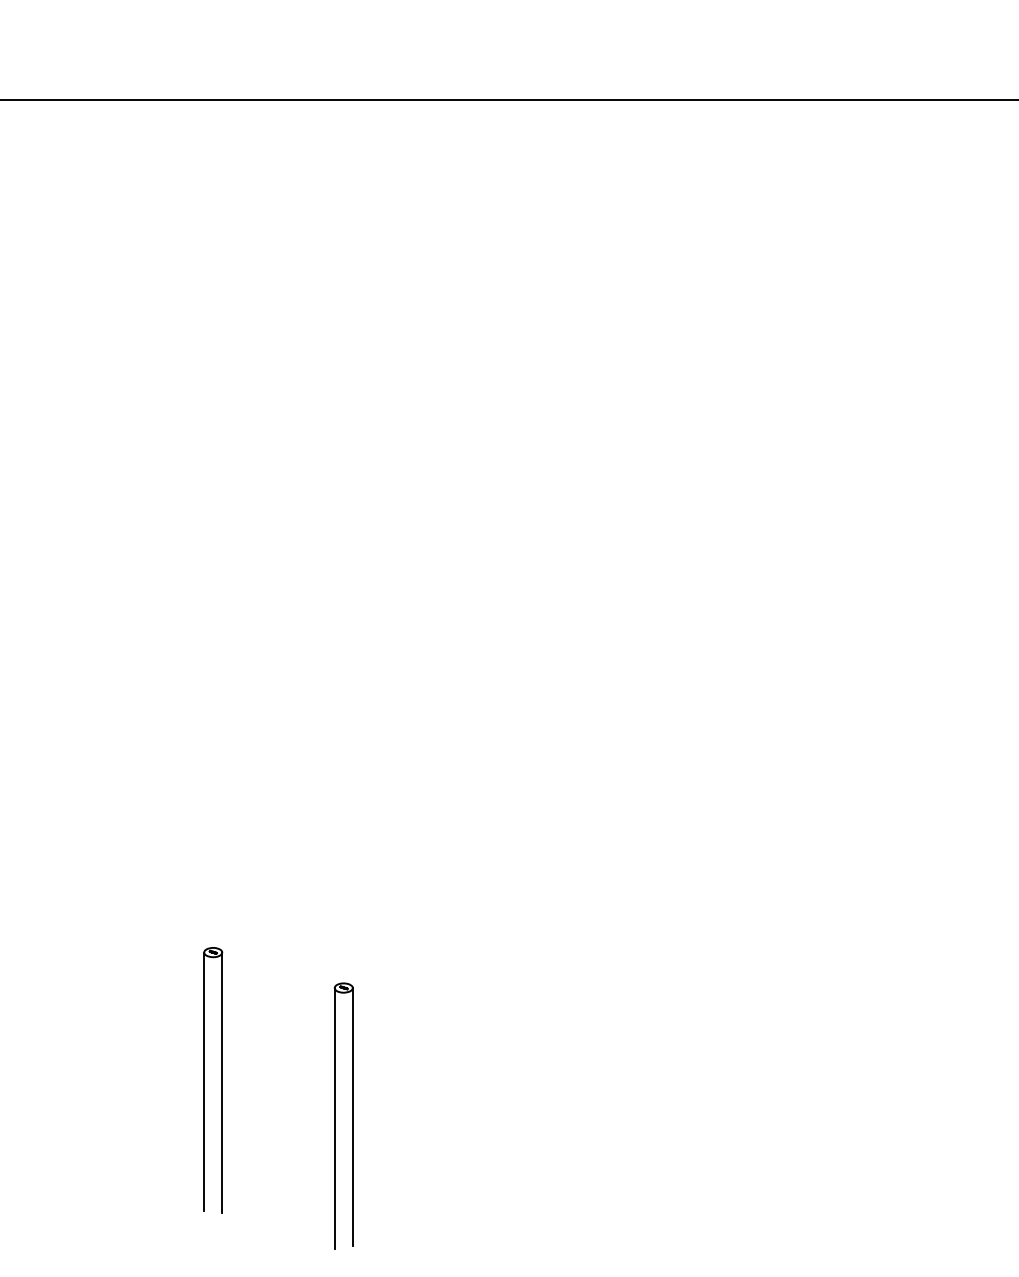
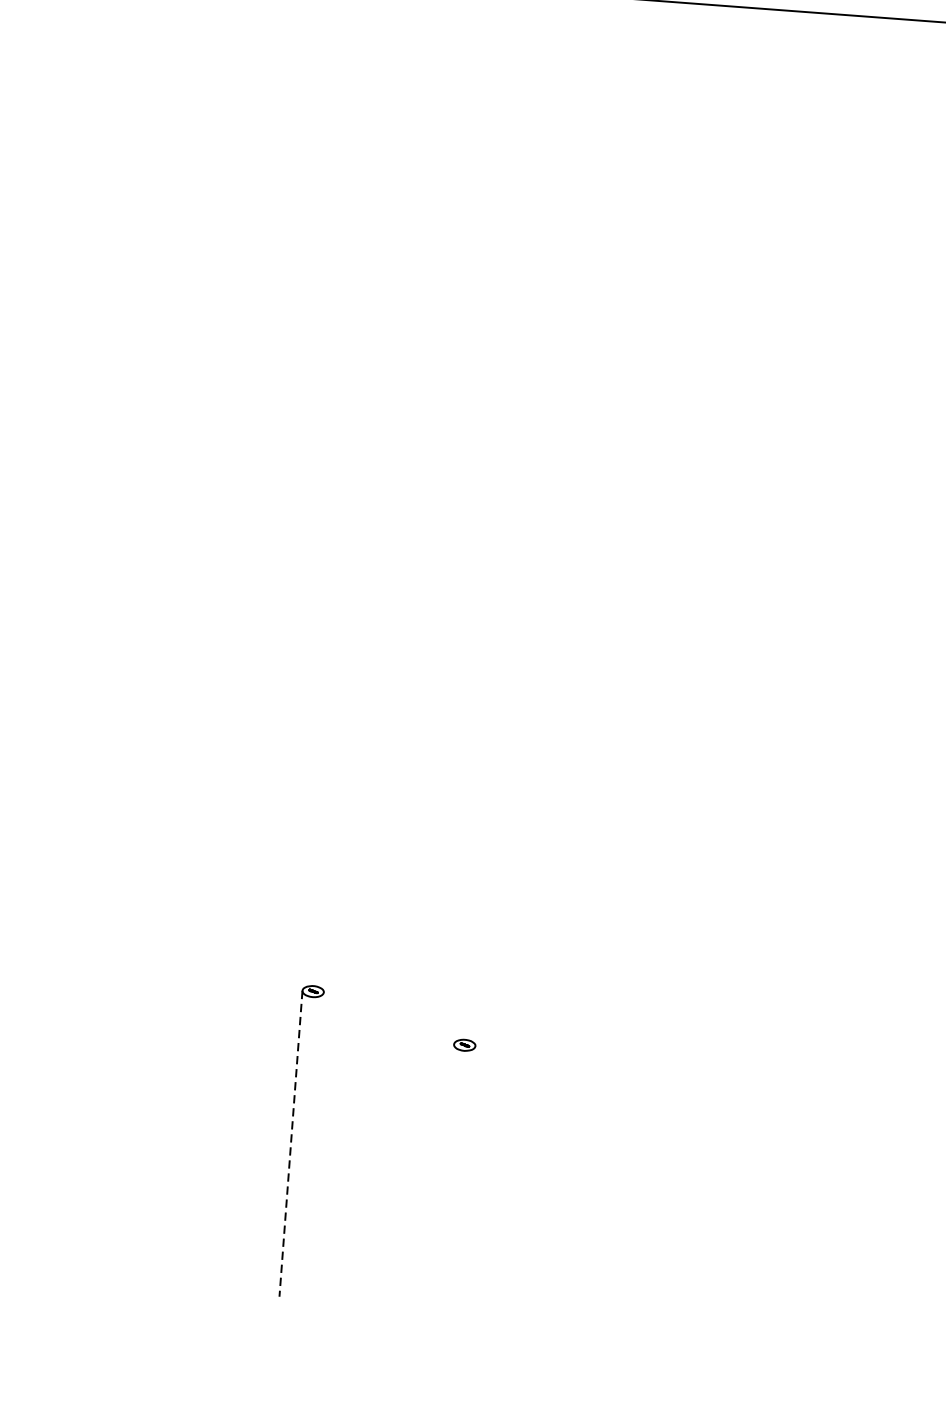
line: (204, 1082) -> (291, 1144), solid -> dashed
line: (222, 1082) -> (312, 1146), removed
line: (352, 1117) -> (463, 1199), removed
line: (334, 1118) -> (442, 1199), removed

